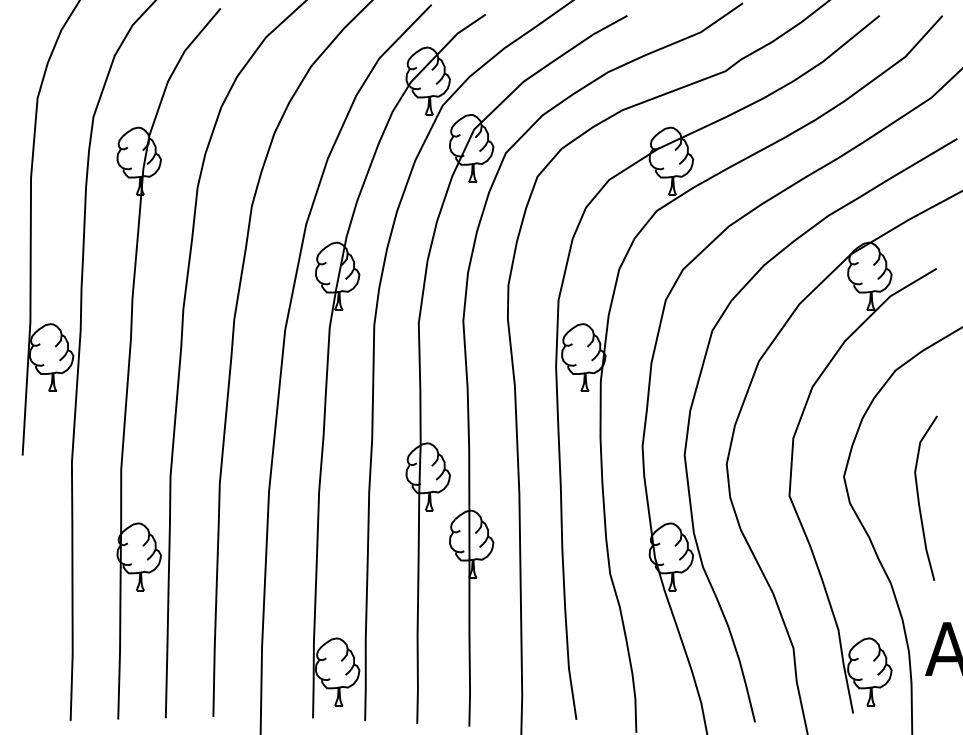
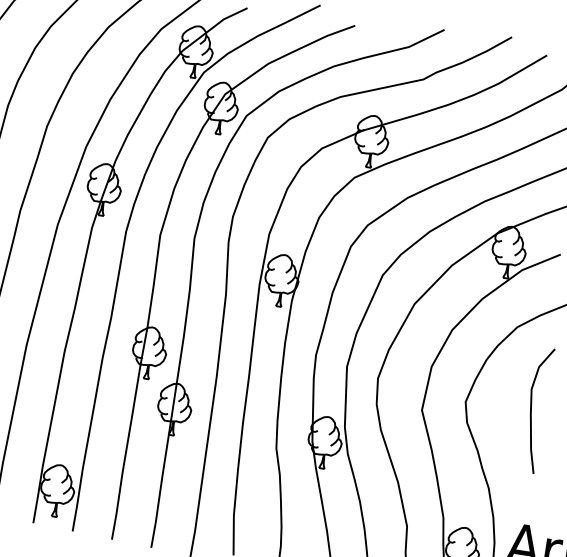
curve: (919, 497) -> (532, 408), moved

